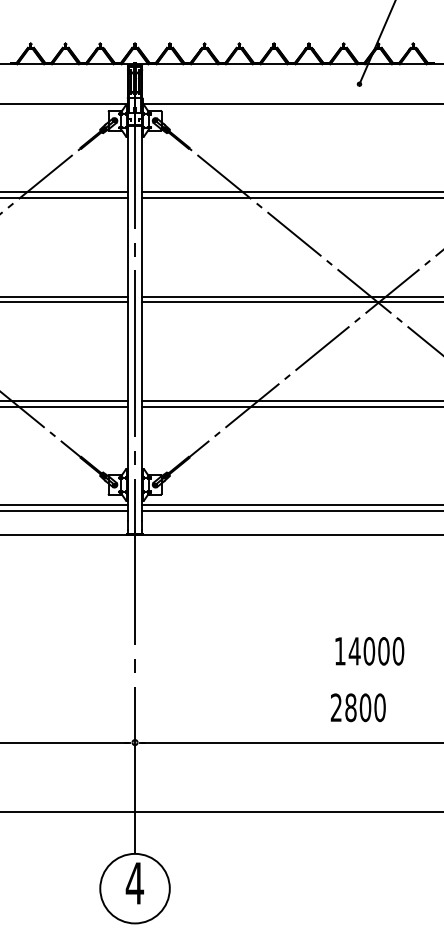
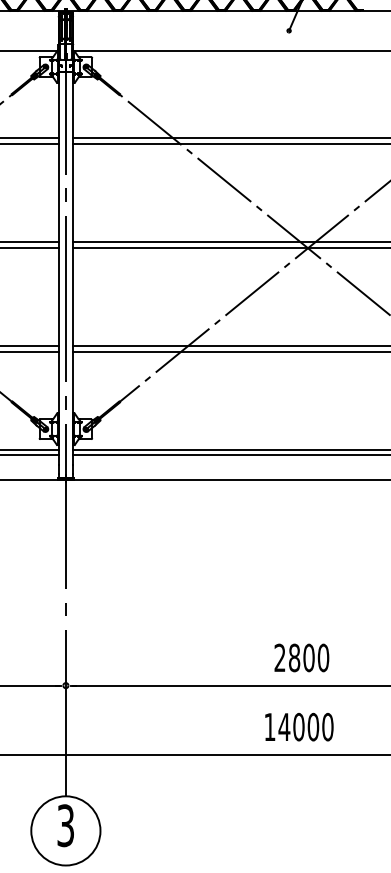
text: (369, 651) -> (299, 727), moved
text: (357, 707) -> (301, 657), moved
text: (134, 883) -> (65, 825), 4 -> 3

